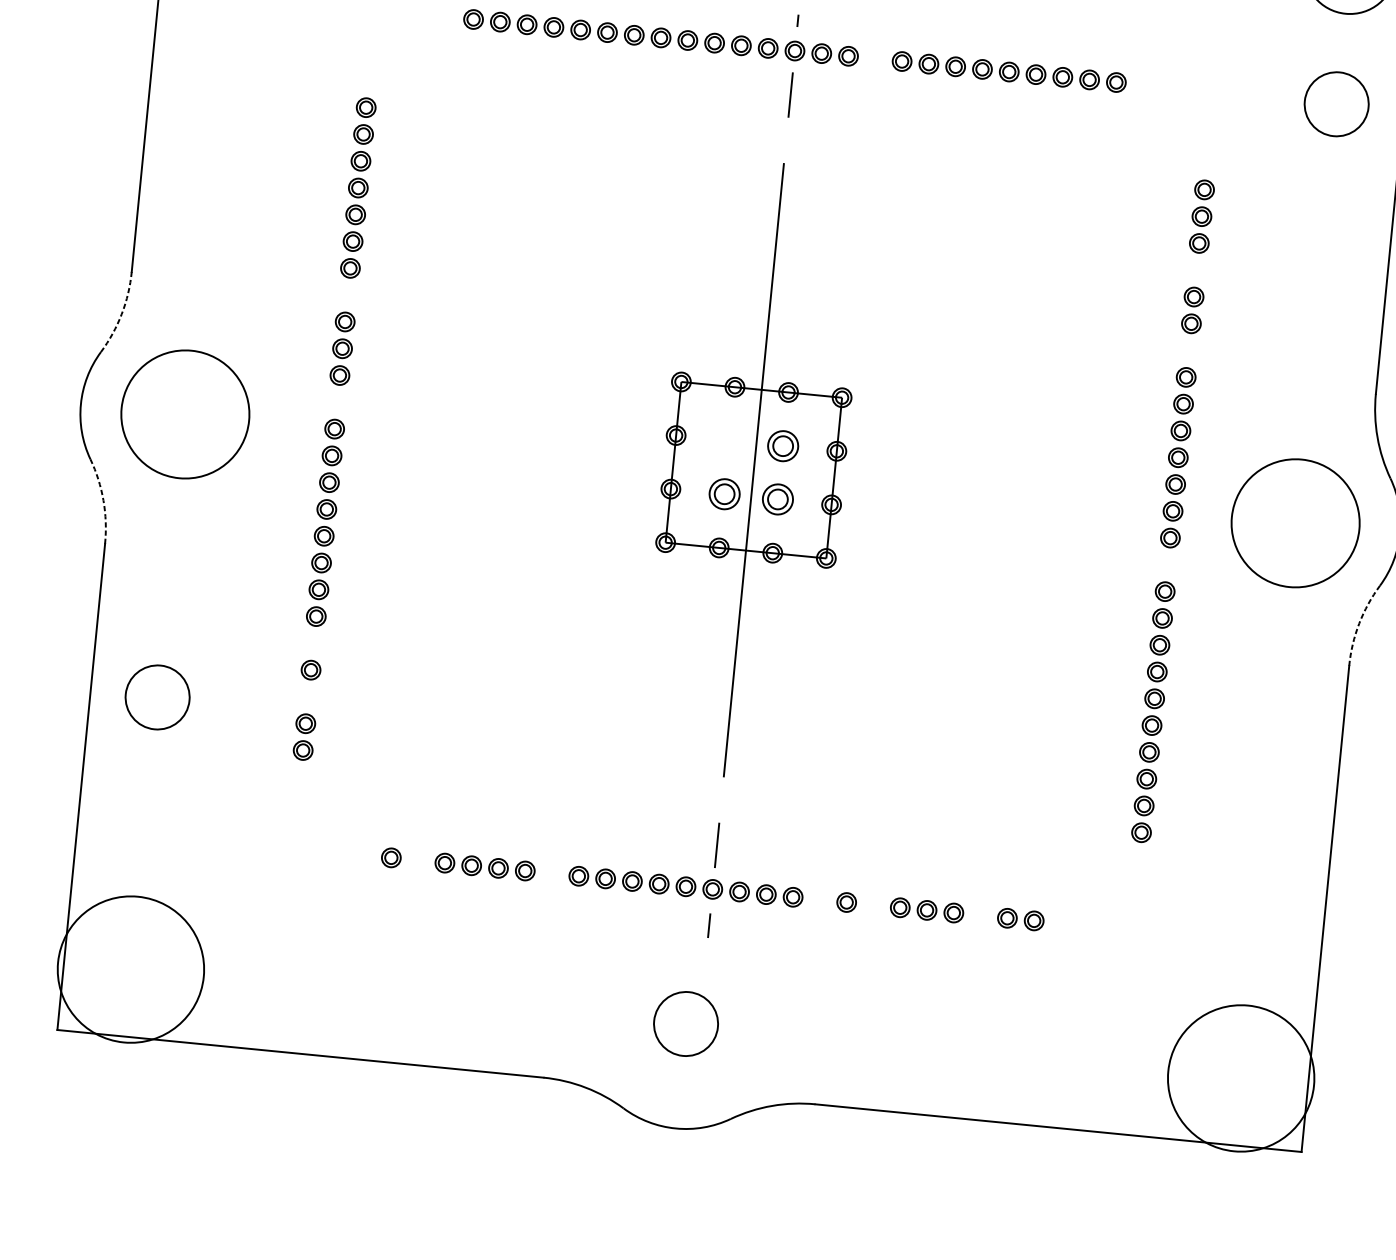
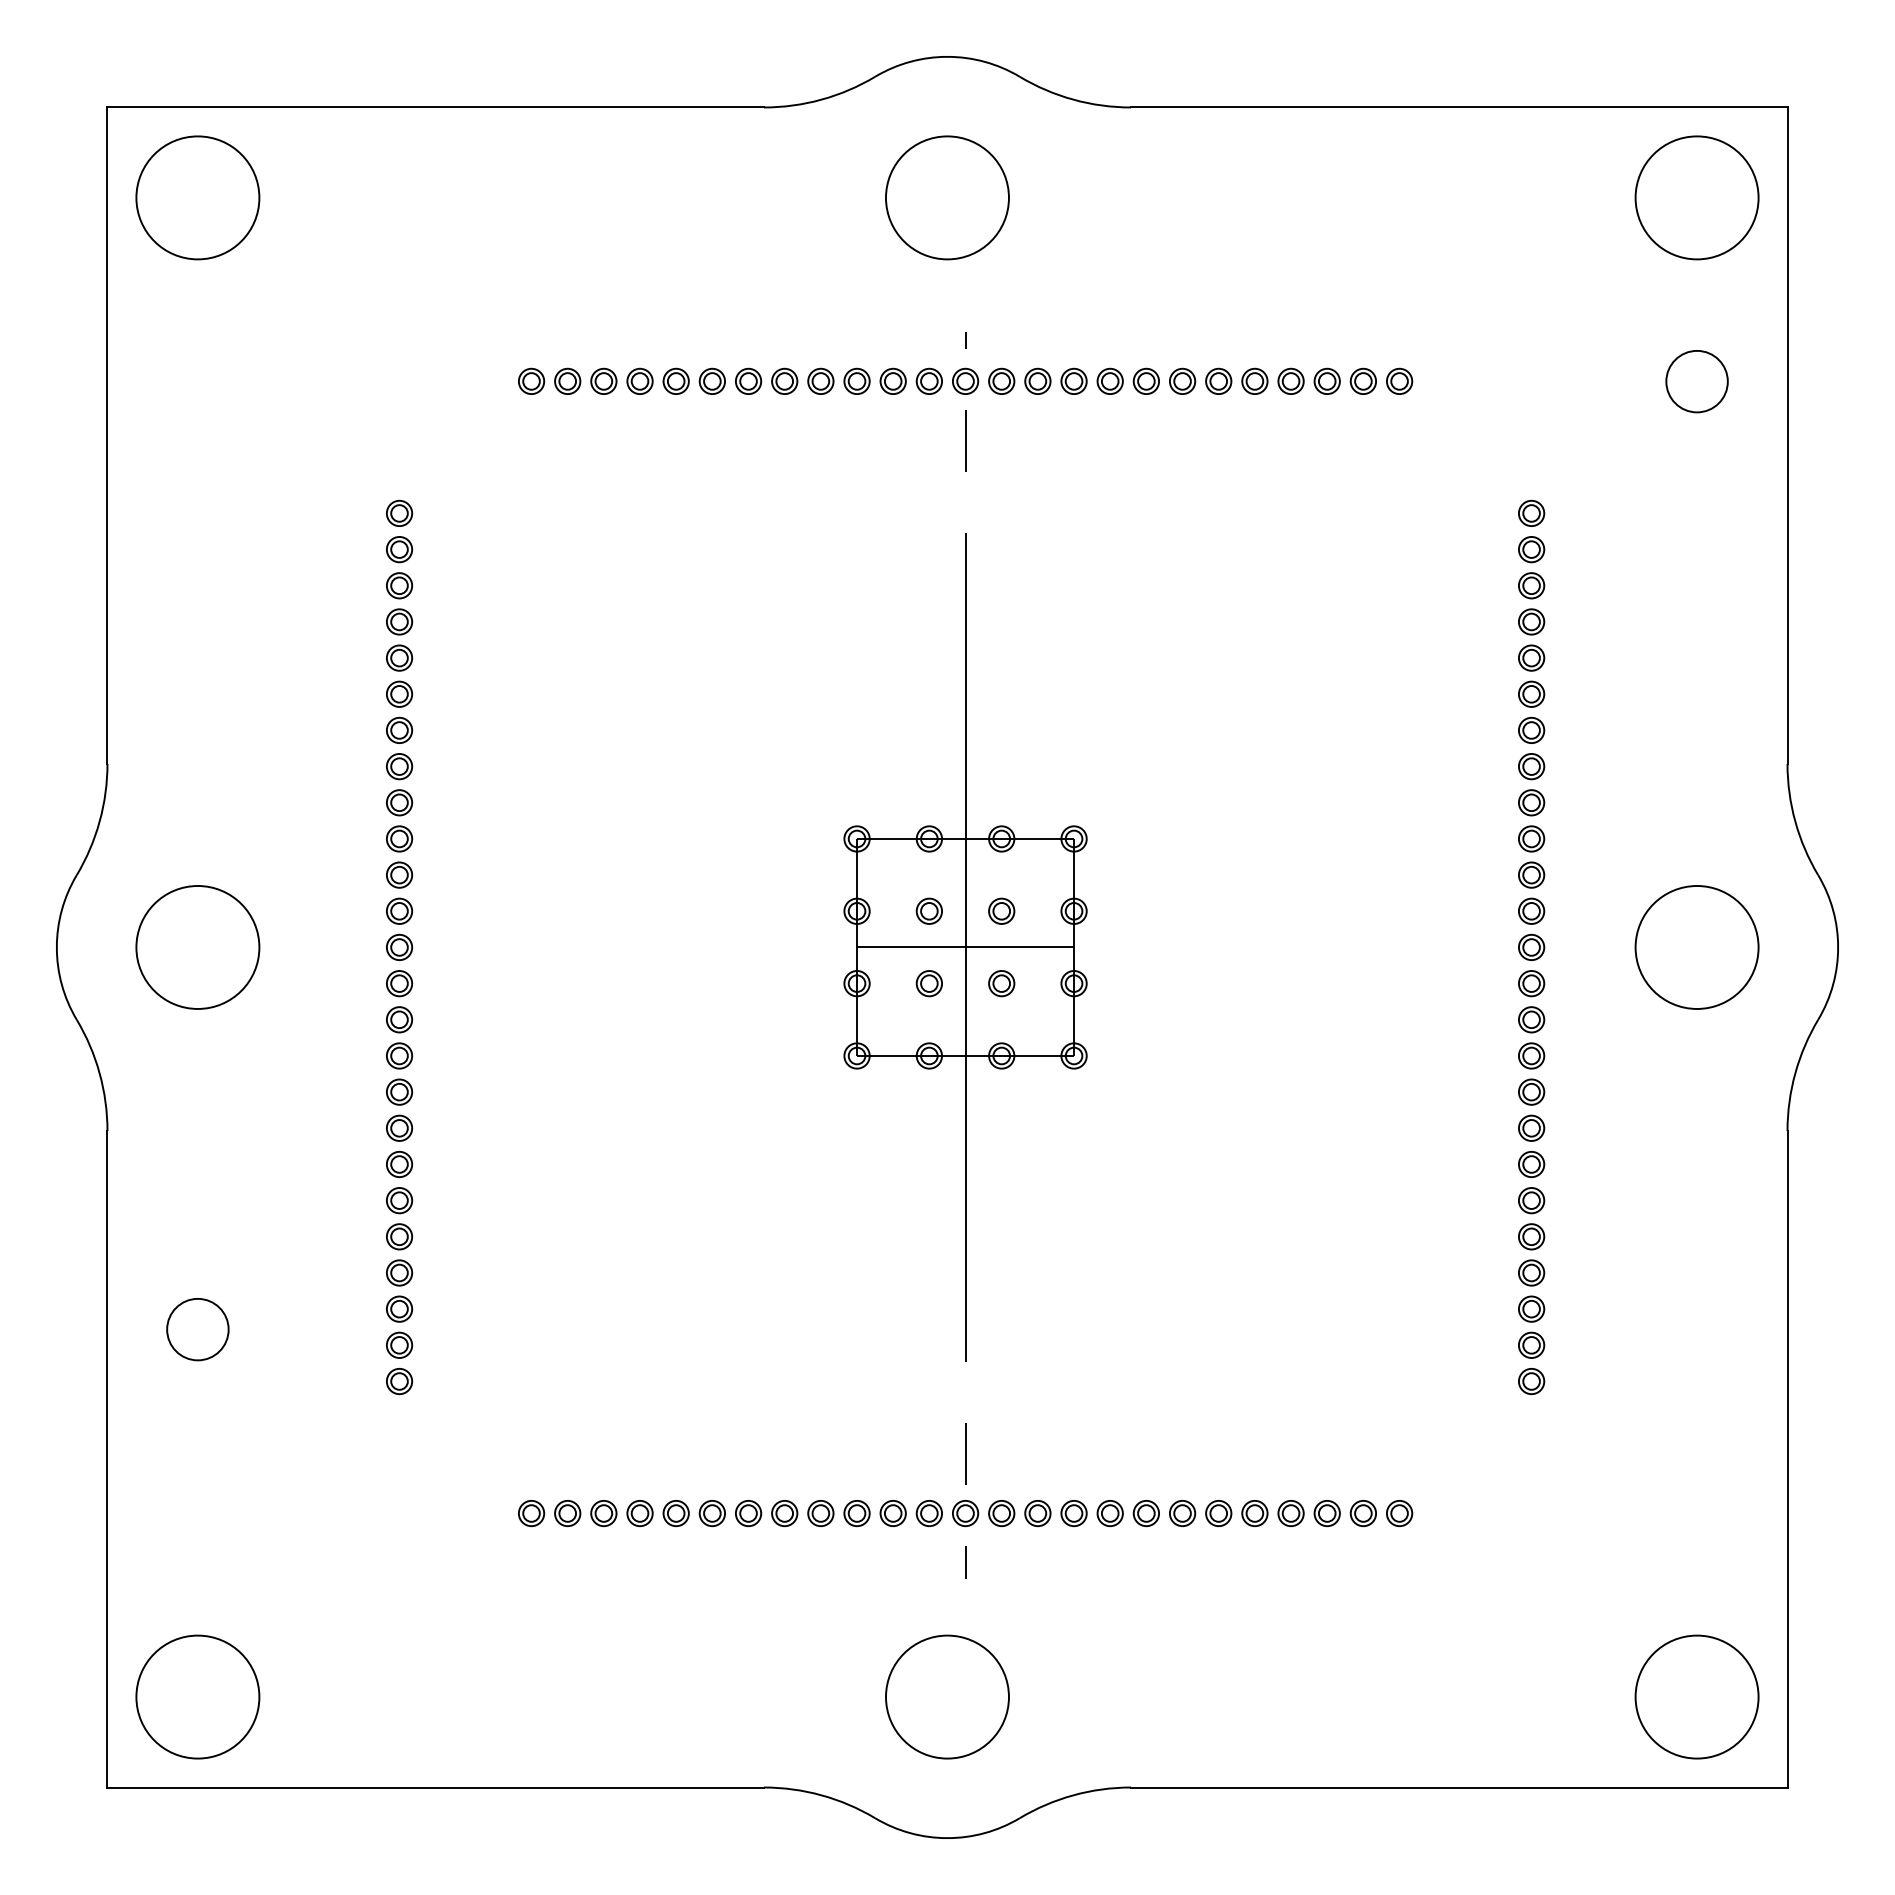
part: (874, 58) -> (1073, 380), added
circle: (1336, 104) -> (1696, 381), size x0.71
part: (1196, 269) -> (1531, 621), added
part: (347, 295) -> (399, 766), added
arc: (121, 314) -> (99, 821), dashed -> solid
part: (1188, 349) -> (1531, 729), added
part: (337, 401) -> (399, 910), added
circle: (185, 414) -> (197, 947), size x0.71
part: (729, 440) -> (928, 910), added
part: (783, 445) -> (1001, 910), size x0.62
line: (753, 470) -> (965, 947), added
part: (723, 494) -> (928, 983), size x0.62
part: (777, 499) -> (1001, 983), size x0.62
arc: (103, 500) -> (99, 1073), dashed -> solid
circle: (1295, 523) -> (1696, 947), size x0.71
part: (1167, 564) -> (1531, 1019), added
arc: (1359, 623) -> (1795, 1073), dashed -> solid
part: (313, 643) -> (399, 1236), added
part: (308, 696) -> (399, 1308), added
circle: (157, 697) -> (197, 1329), size x0.71
part: (417, 860) -> (567, 1513), added
part: (552, 873) -> (748, 1513), added
part: (819, 899) -> (1109, 1513), added
part: (873, 905) -> (1182, 1513), added
part: (980, 915) -> (1326, 1513), added
circle: (130, 969) -> (197, 1696), size x0.62
circle: (686, 1023) -> (947, 1696), size x1.43
circle: (1240, 1077) -> (1696, 1696), size x0.62

